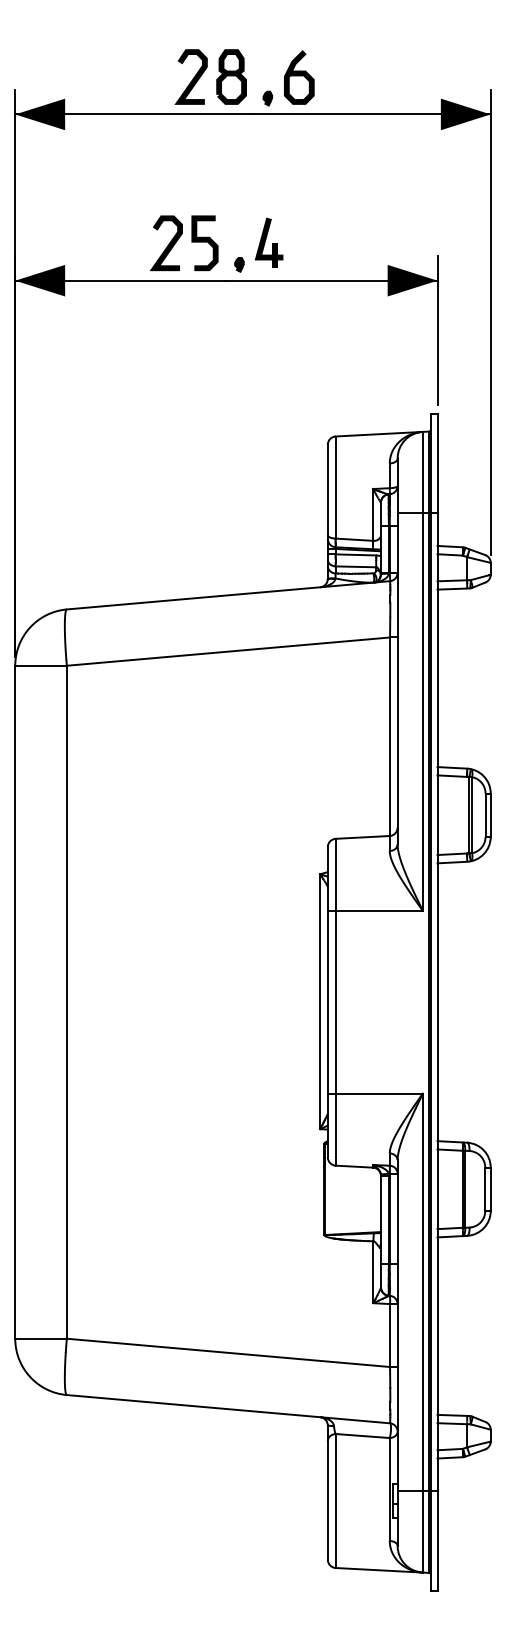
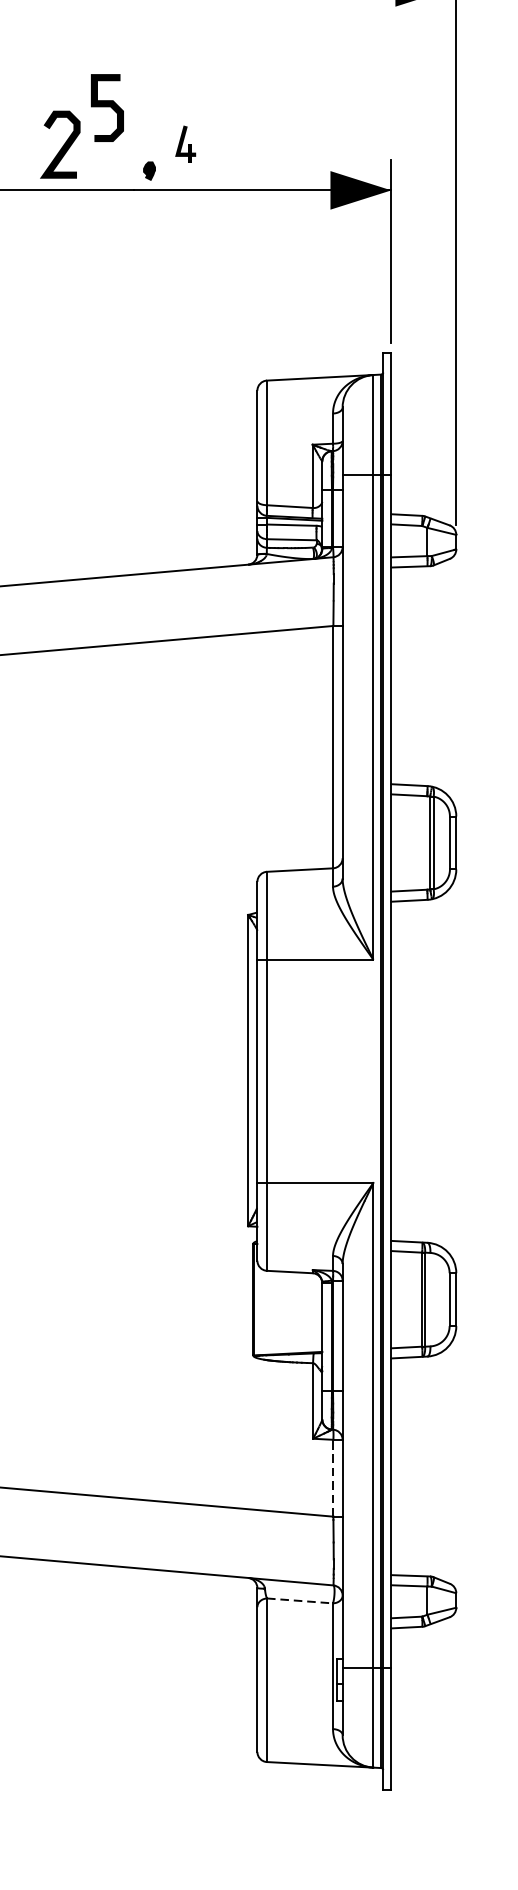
curve: (204, 242) -> (106, 107), moved
part: (268, 242) -> (184, 143), size x0.6
line: (390, 1335) -> (333, 1478), solid -> dashed
line: (363, 1436) -> (300, 1601), solid -> dashed

